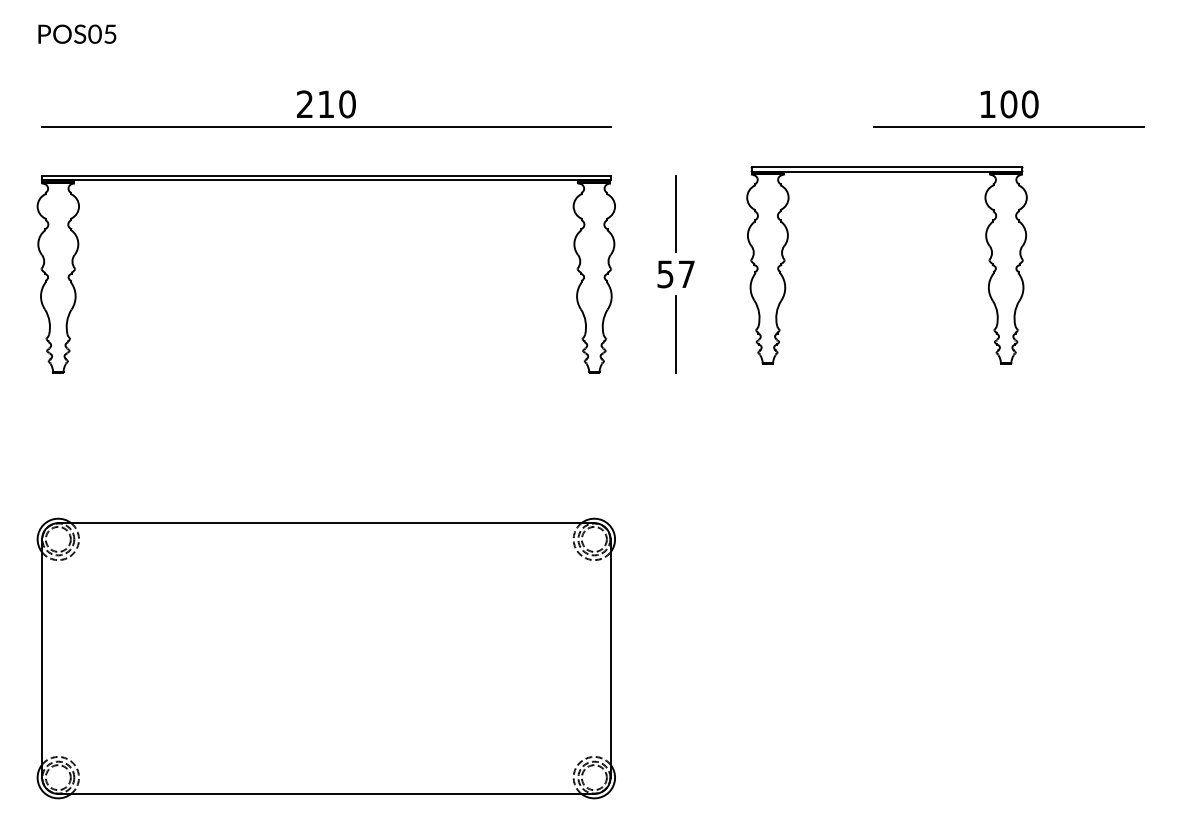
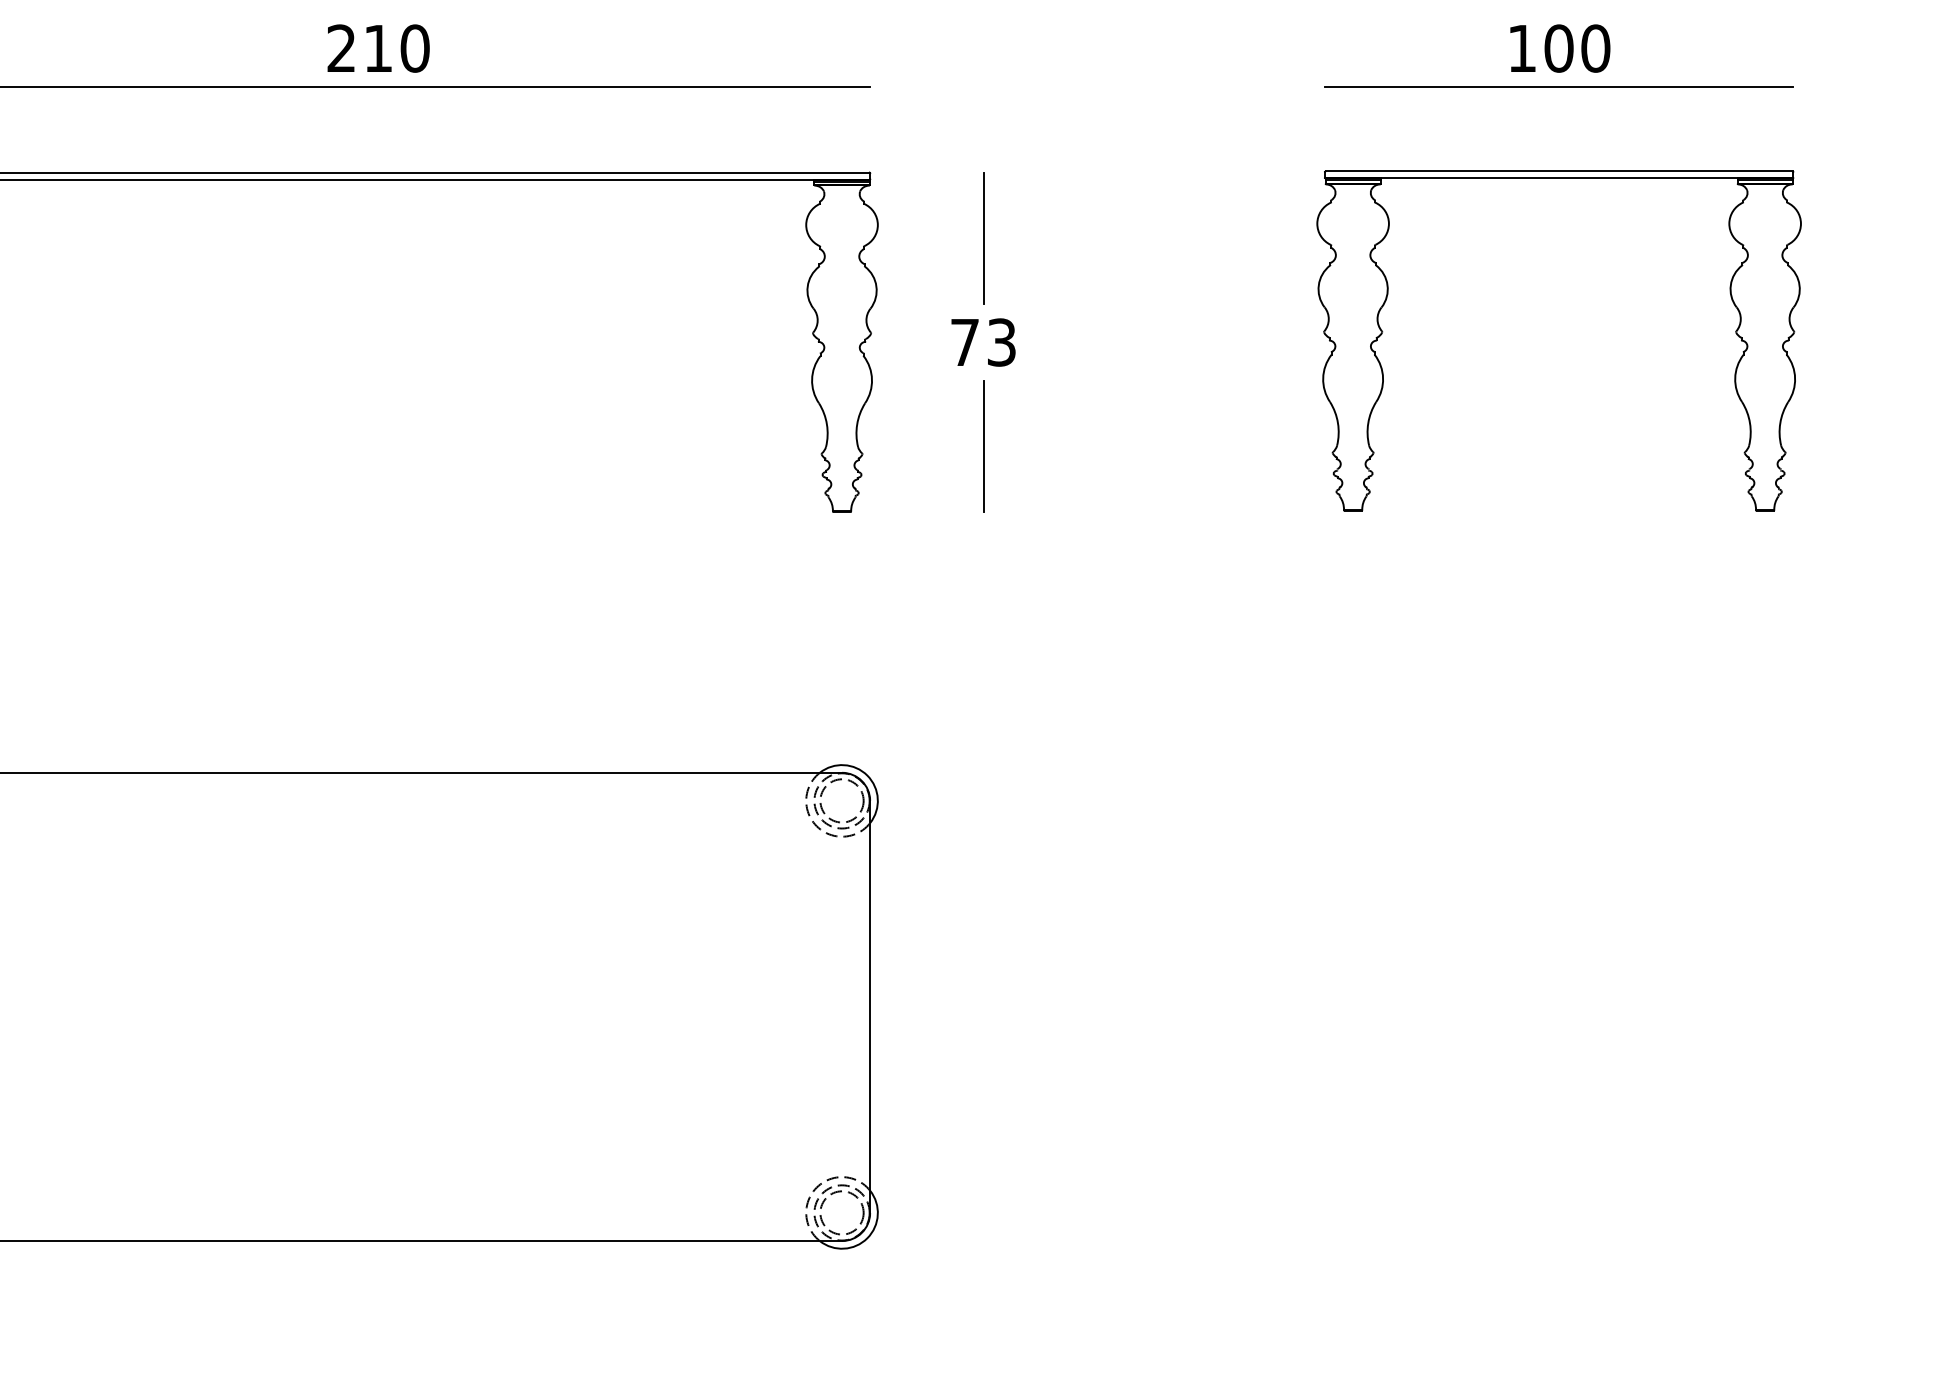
part: (886, 172) -> (1558, 180), moved
text: (675, 274) -> (982, 342), 57 -> 73

